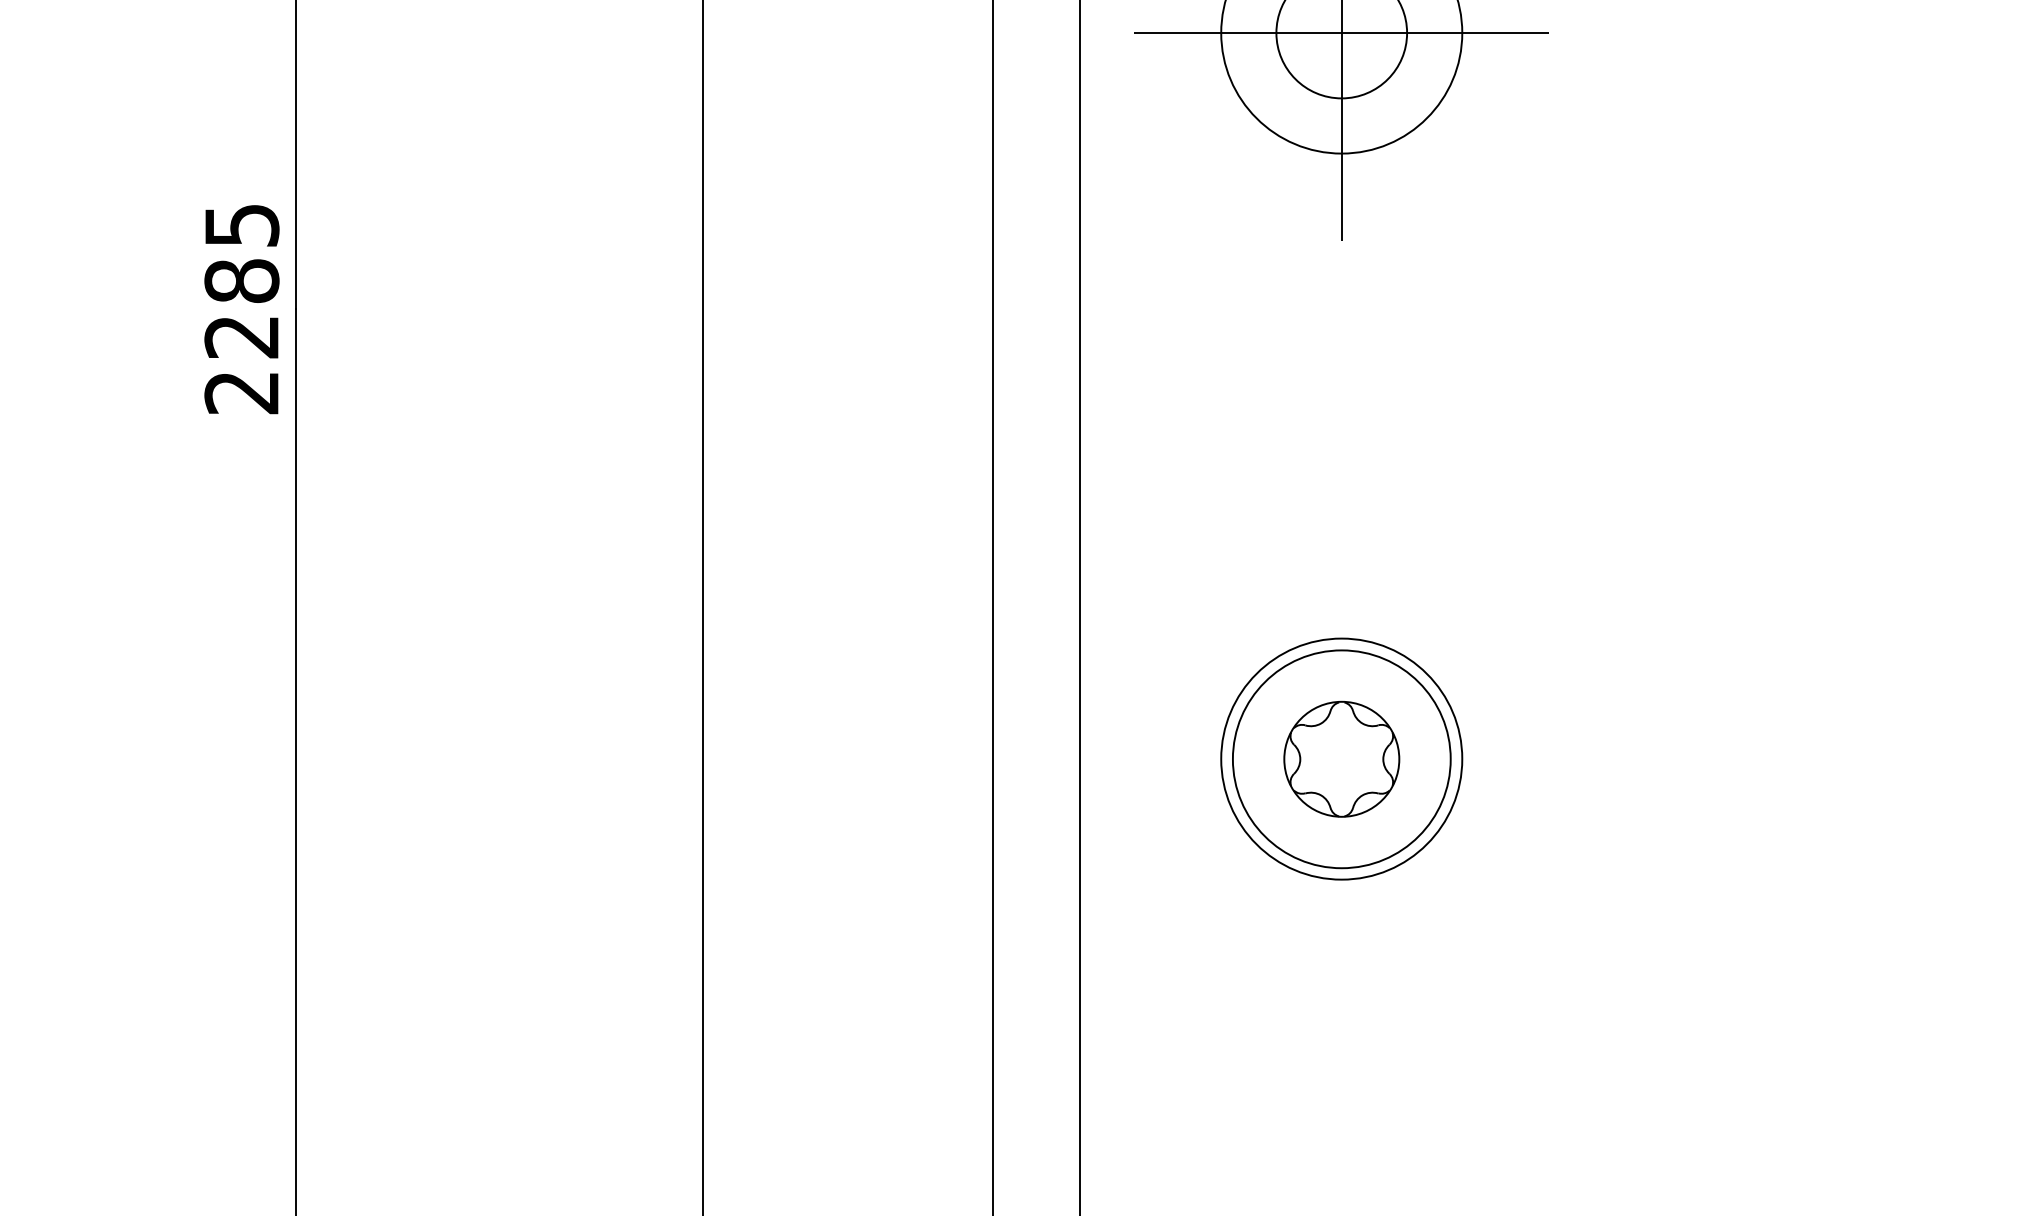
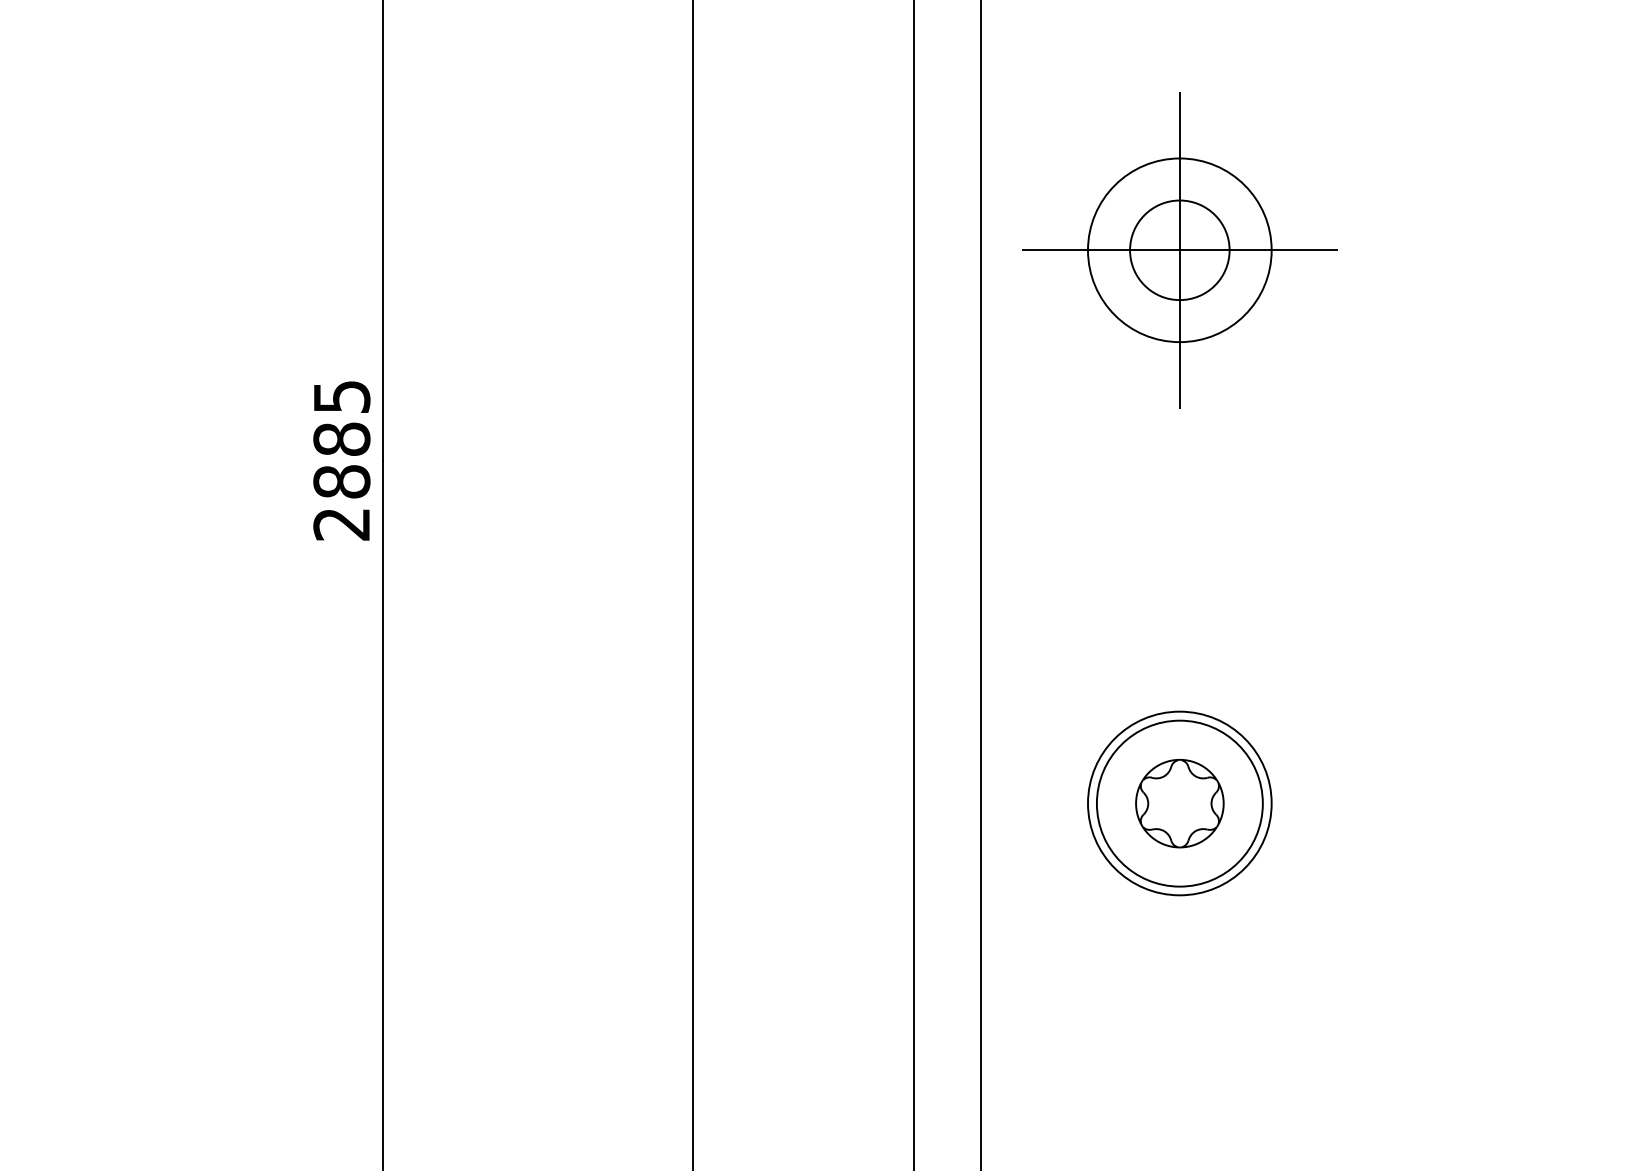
text: (241, 336) -> (341, 481), 2285 -> 2885

